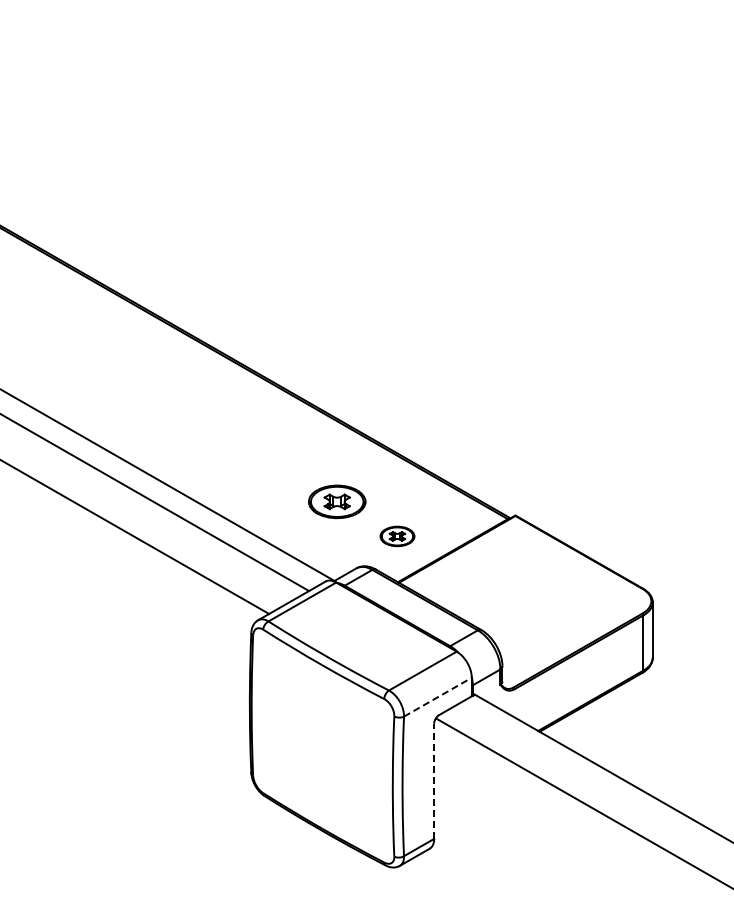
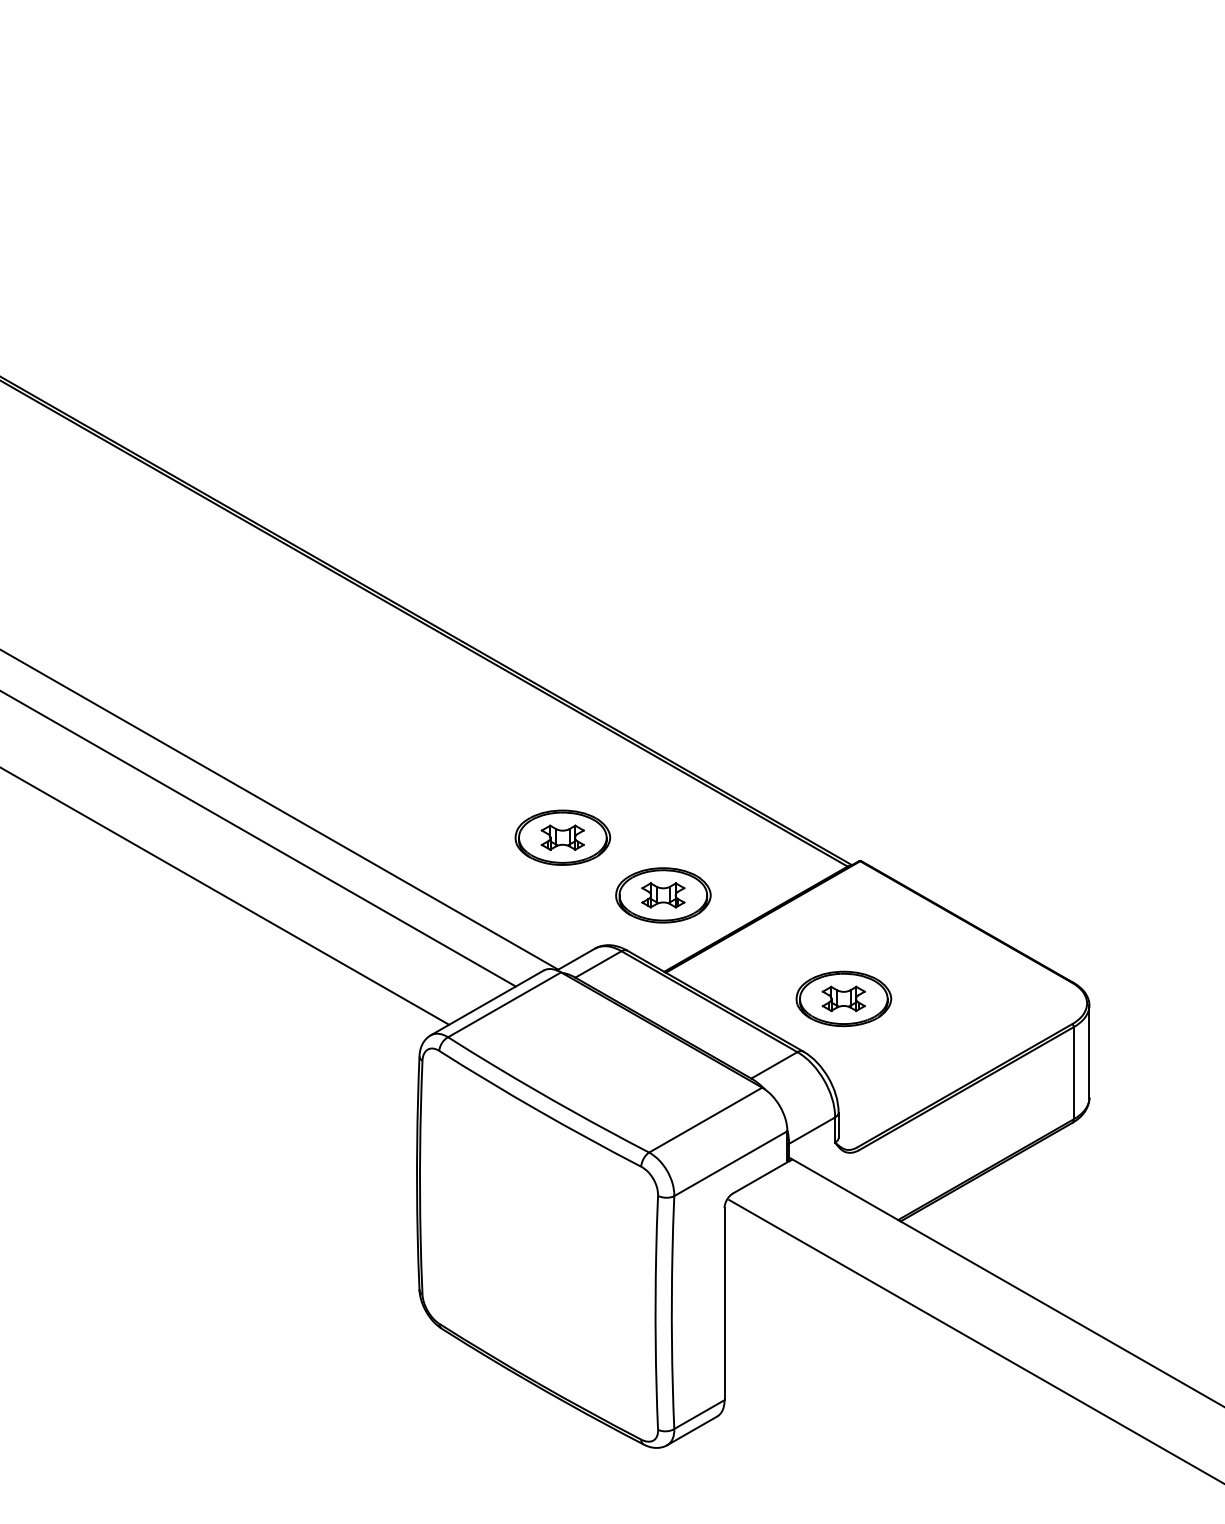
part: (397, 536) -> (663, 895), size x1.67
part: (505, 598) -> (843, 998), added
line: (438, 696) -> (731, 1162), dashed -> solid
line: (434, 781) -> (725, 1304), dashed -> solid

